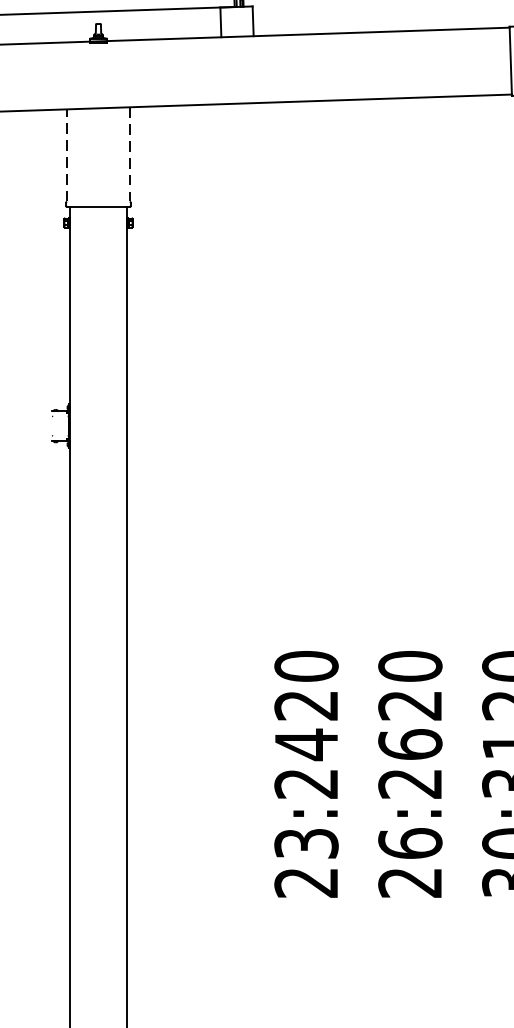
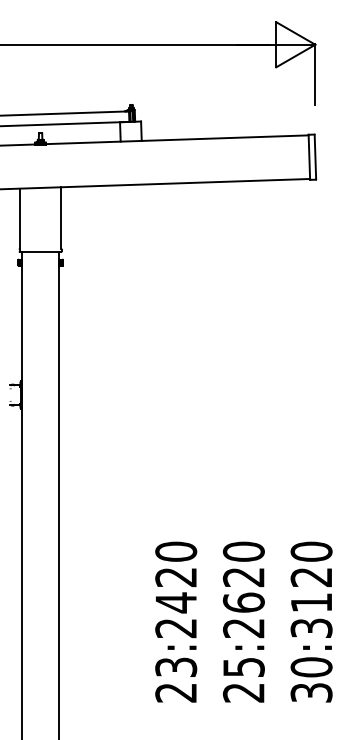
line: (130, 153) -> (61, 217), dashed -> solid
line: (67, 155) -> (20, 218), dashed -> solid
text: (409, 843) -> (243, 667), 26:2620 -> 25:2620

